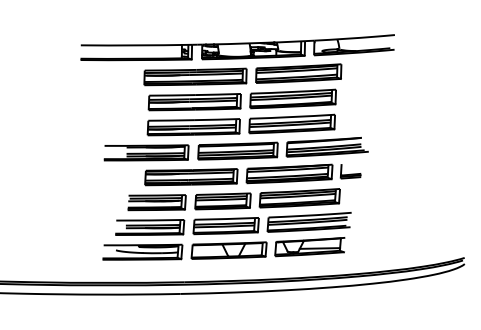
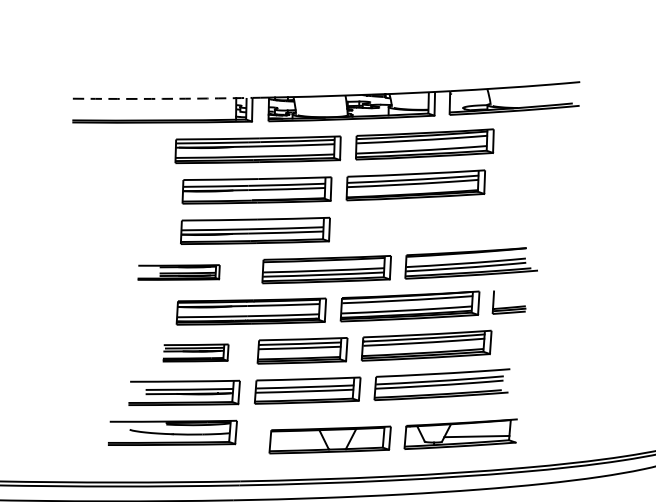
arc: (136, 45) -> (162, 98), solid -> dashed
part: (291, 123) -> (413, 224), removed
part: (146, 152) -> (178, 271), size x0.6
part: (156, 202) -> (195, 352), size x0.7
part: (267, 248) -> (392, 436), moved

